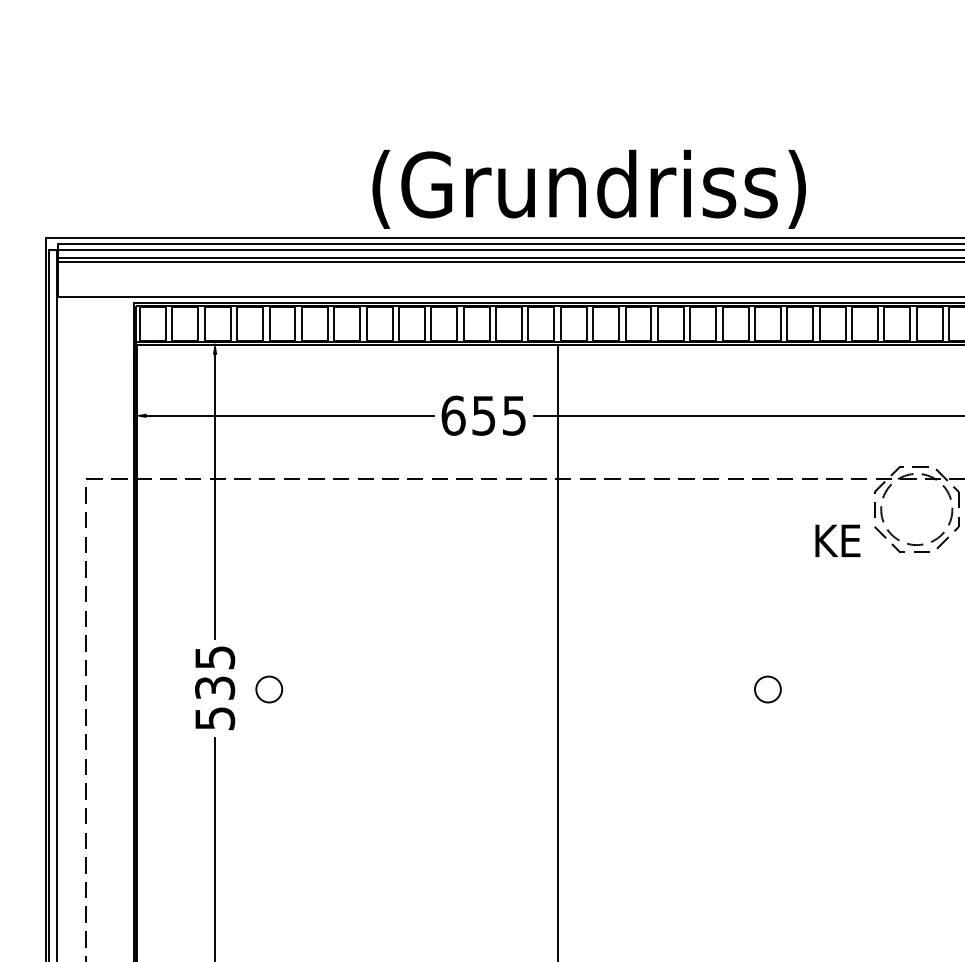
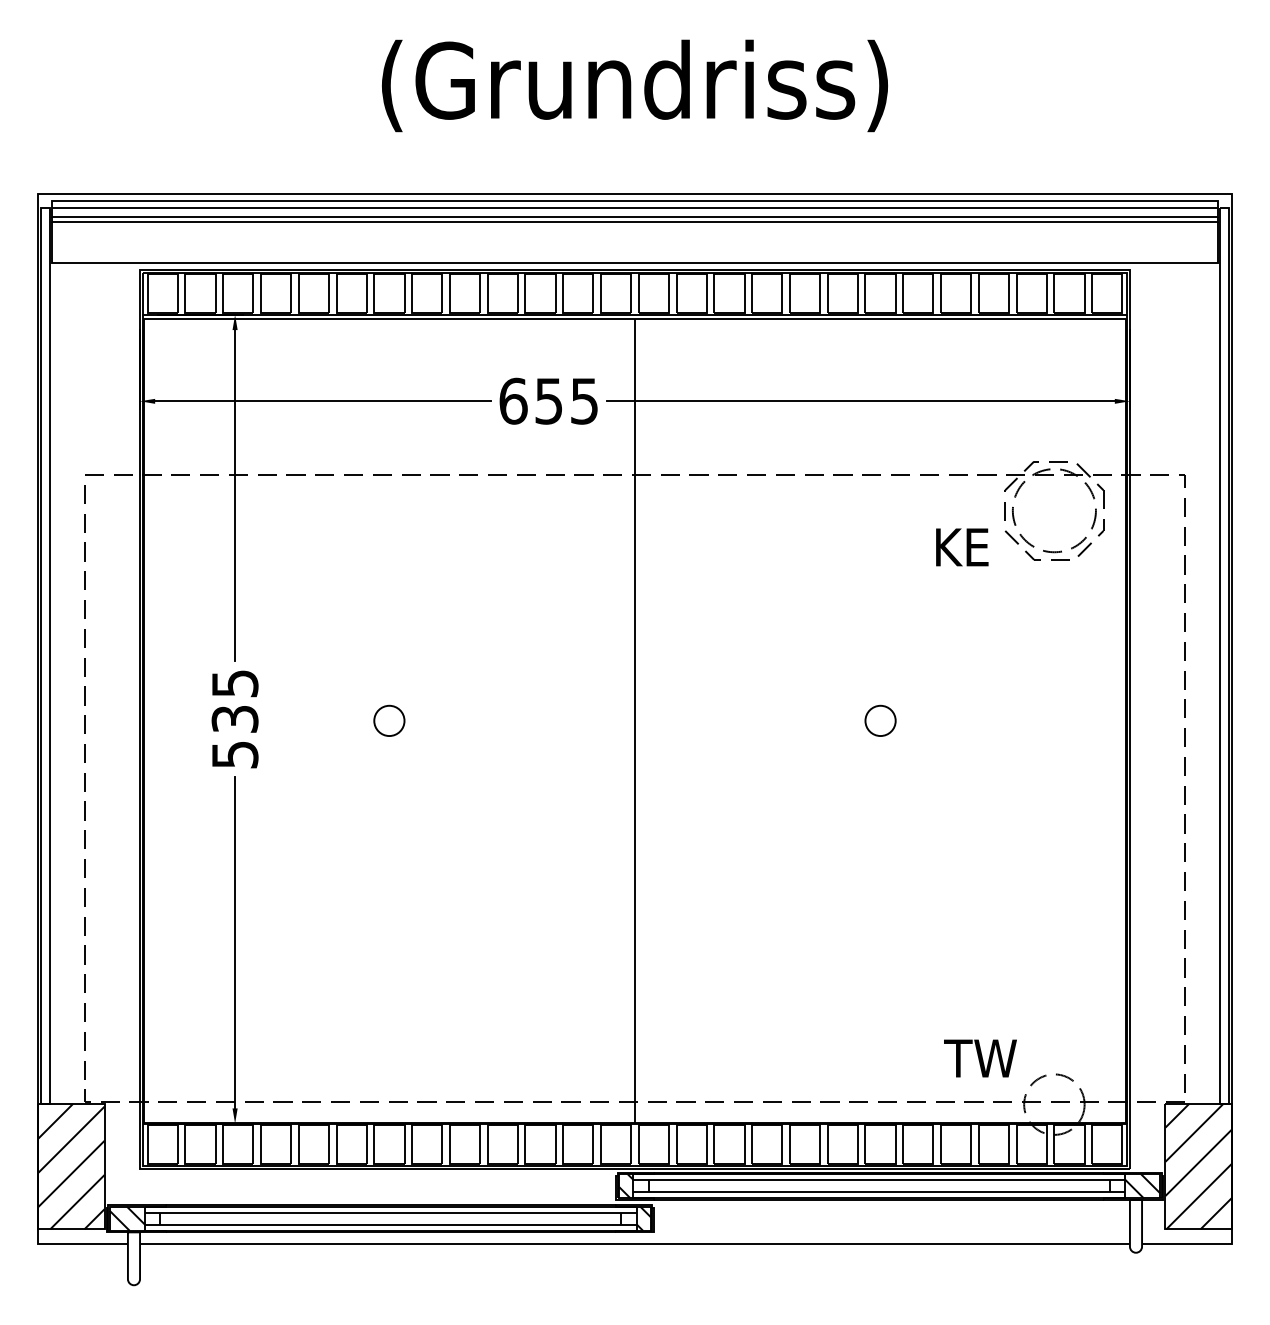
text: (588, 188) -> (634, 85), moved
circle: (269, 689) -> (389, 720), moved

